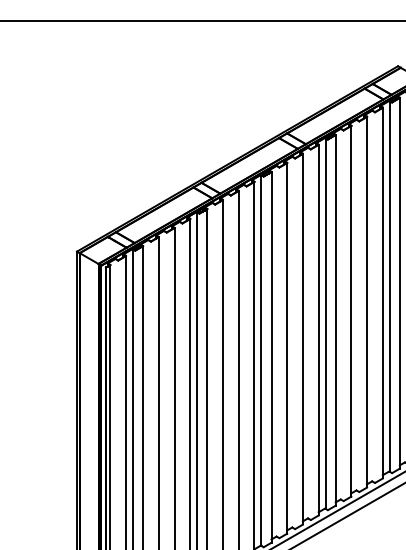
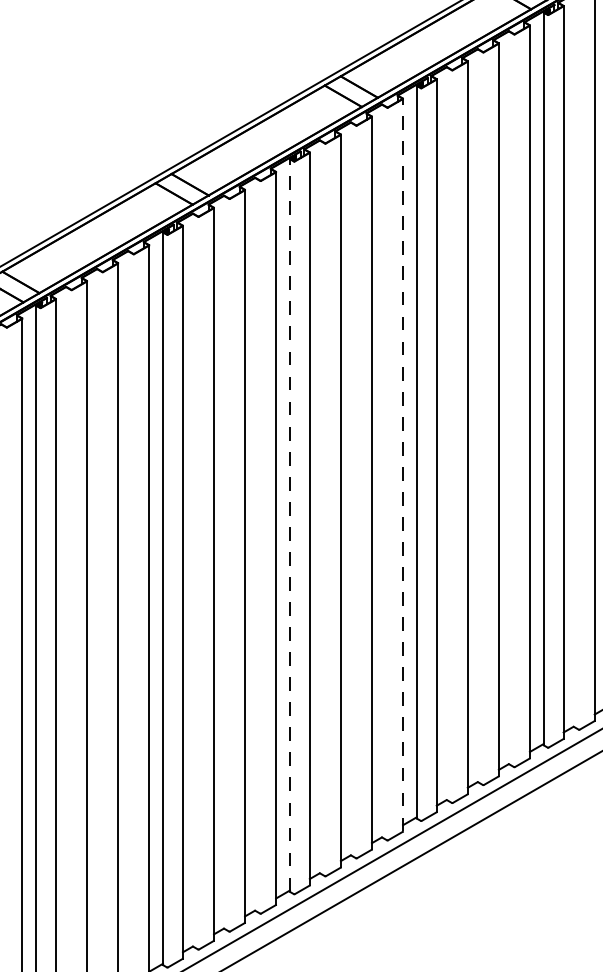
line: (318, 329) -> (402, 463), solid -> dashed
line: (261, 359) -> (290, 523), solid -> dashed

